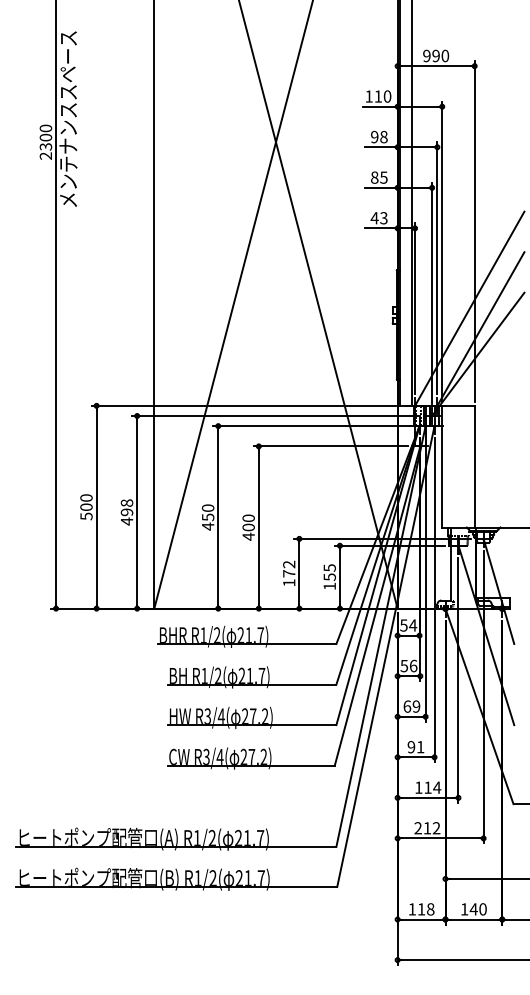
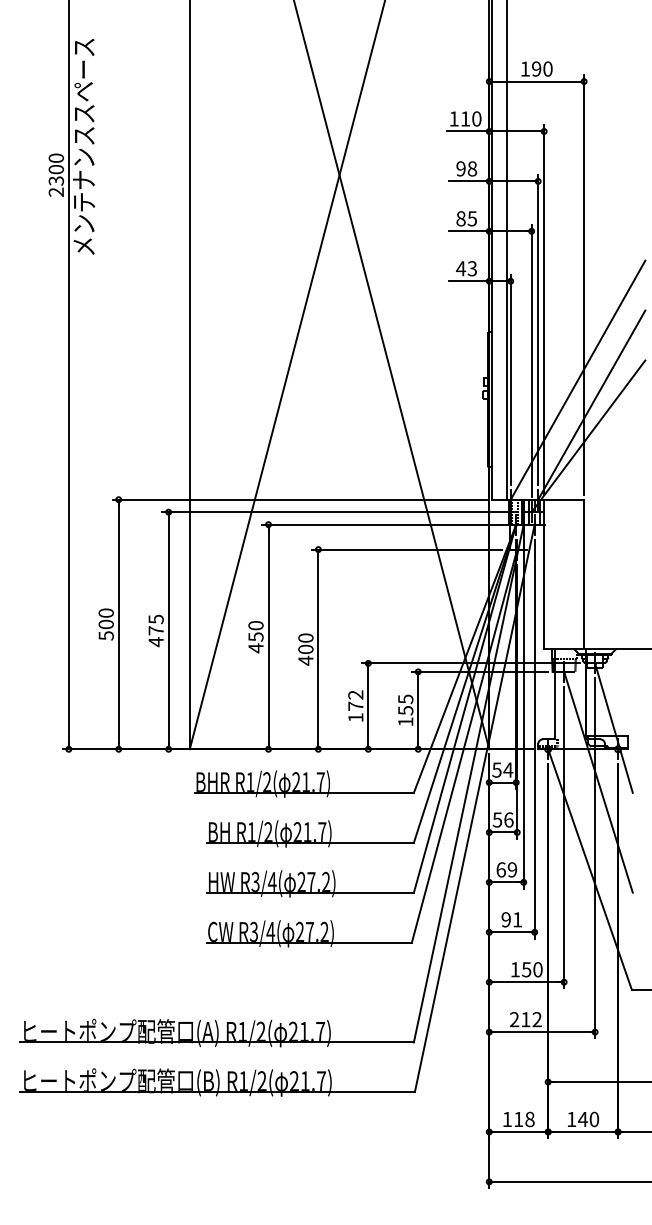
text: (426, 55) -> (524, 68), 990 -> 190
text: (126, 507) -> (155, 624), 498 -> 475
text: (432, 787) -> (532, 969), 114 -> 150

